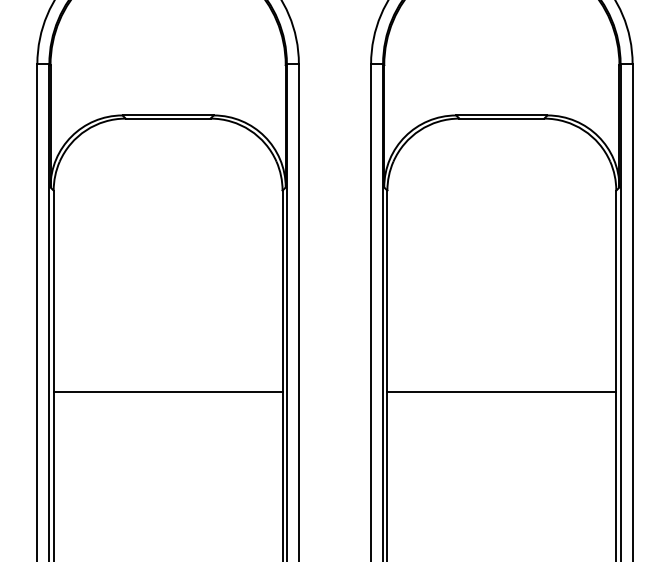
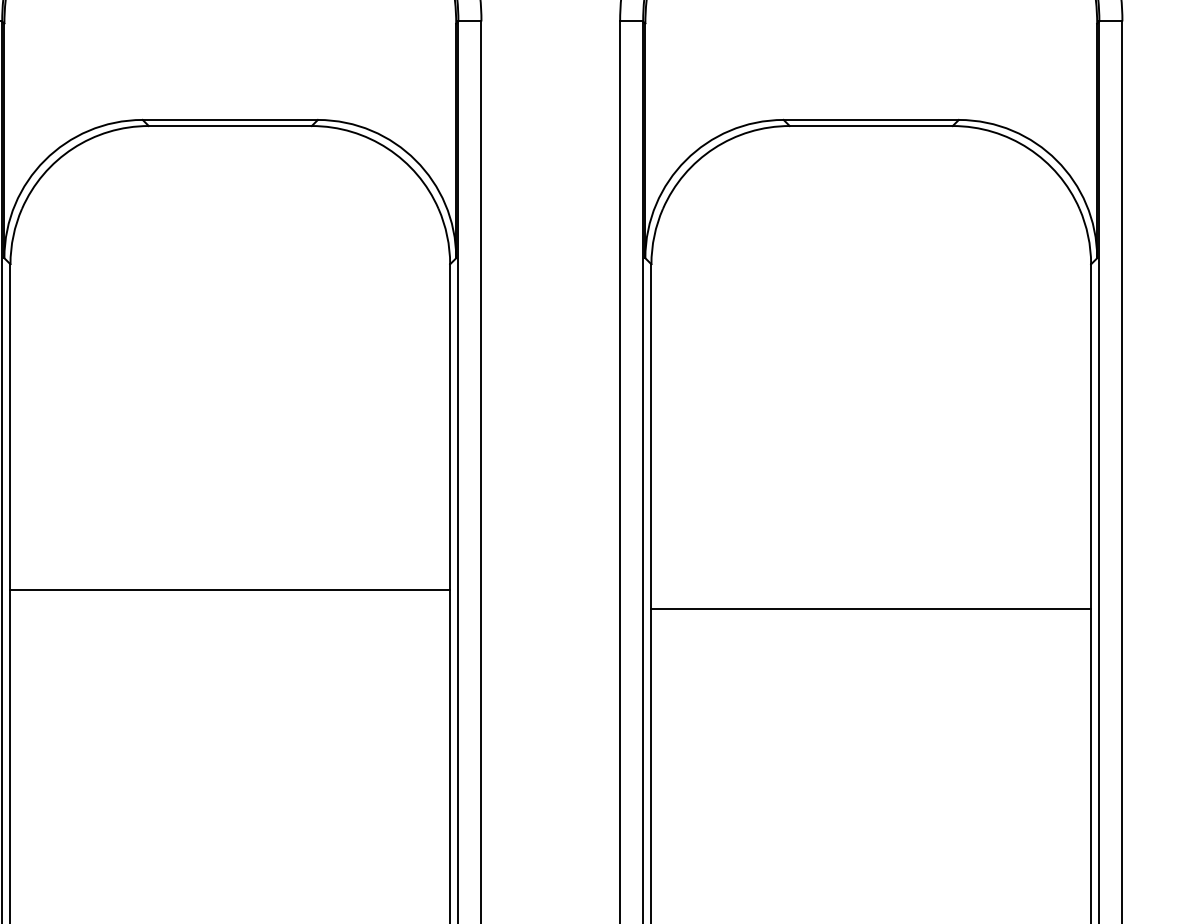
line: (167, 392) -> (229, 590), moved
line: (501, 392) -> (870, 609), moved

